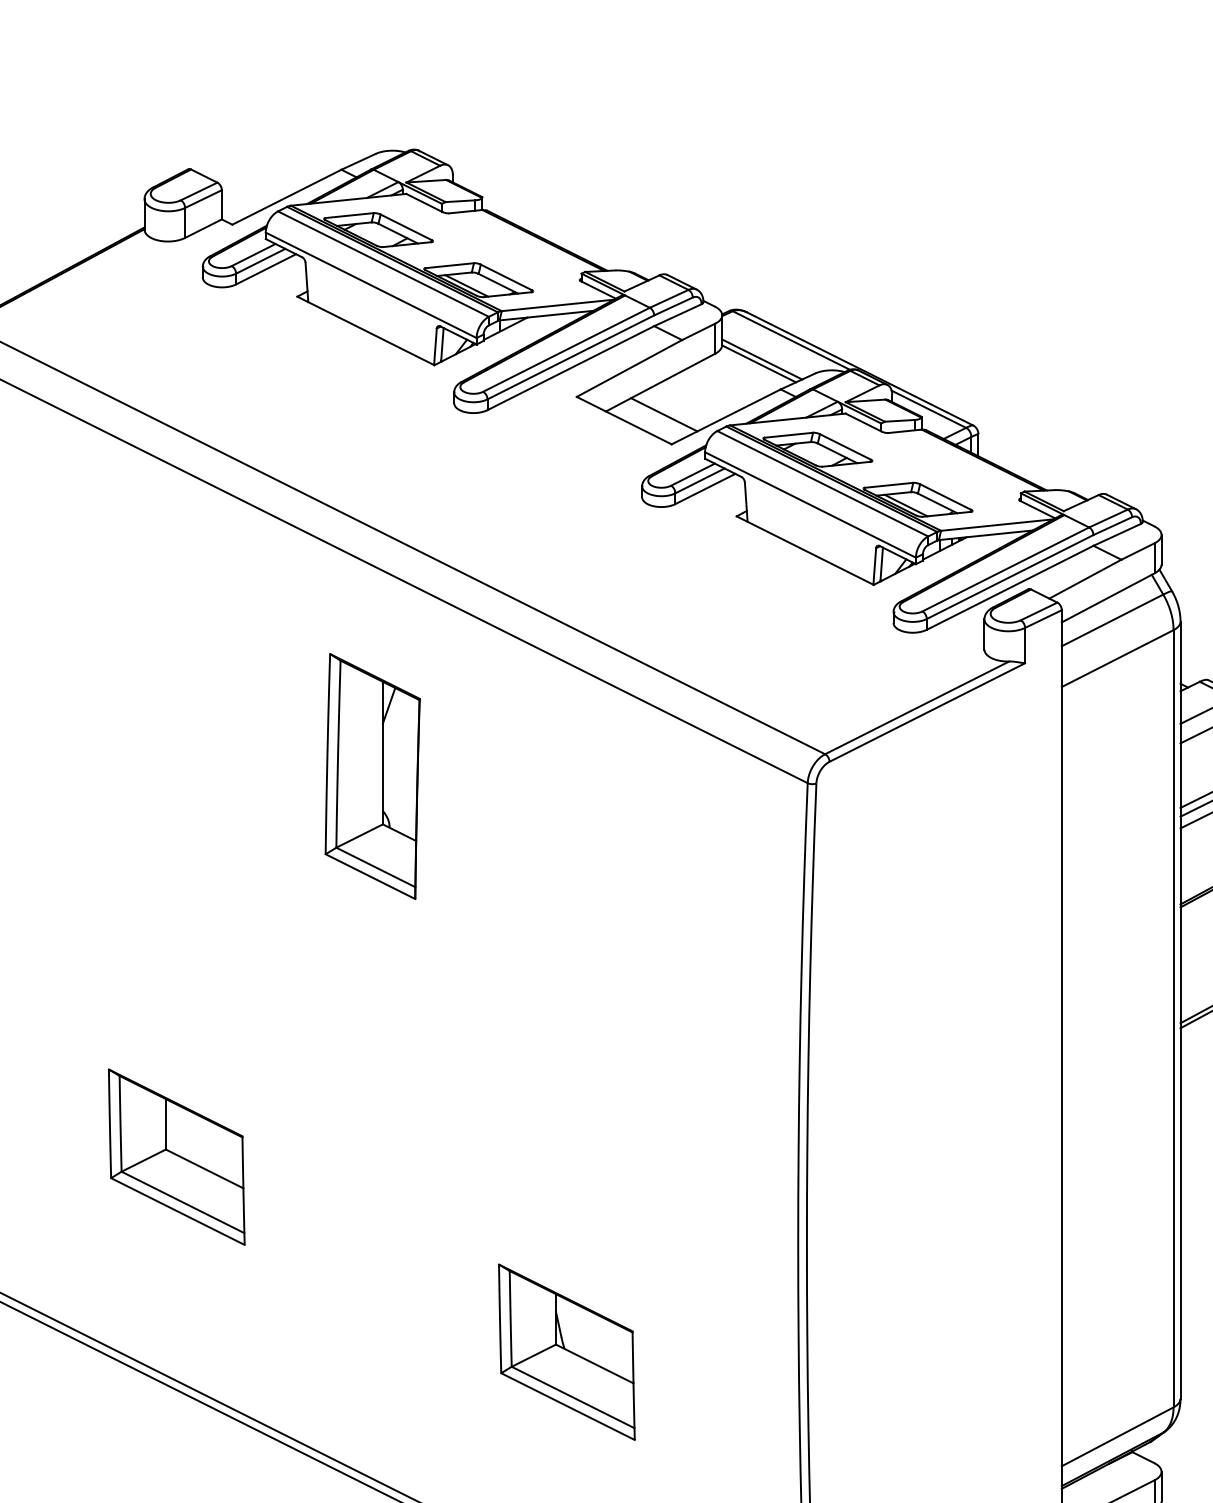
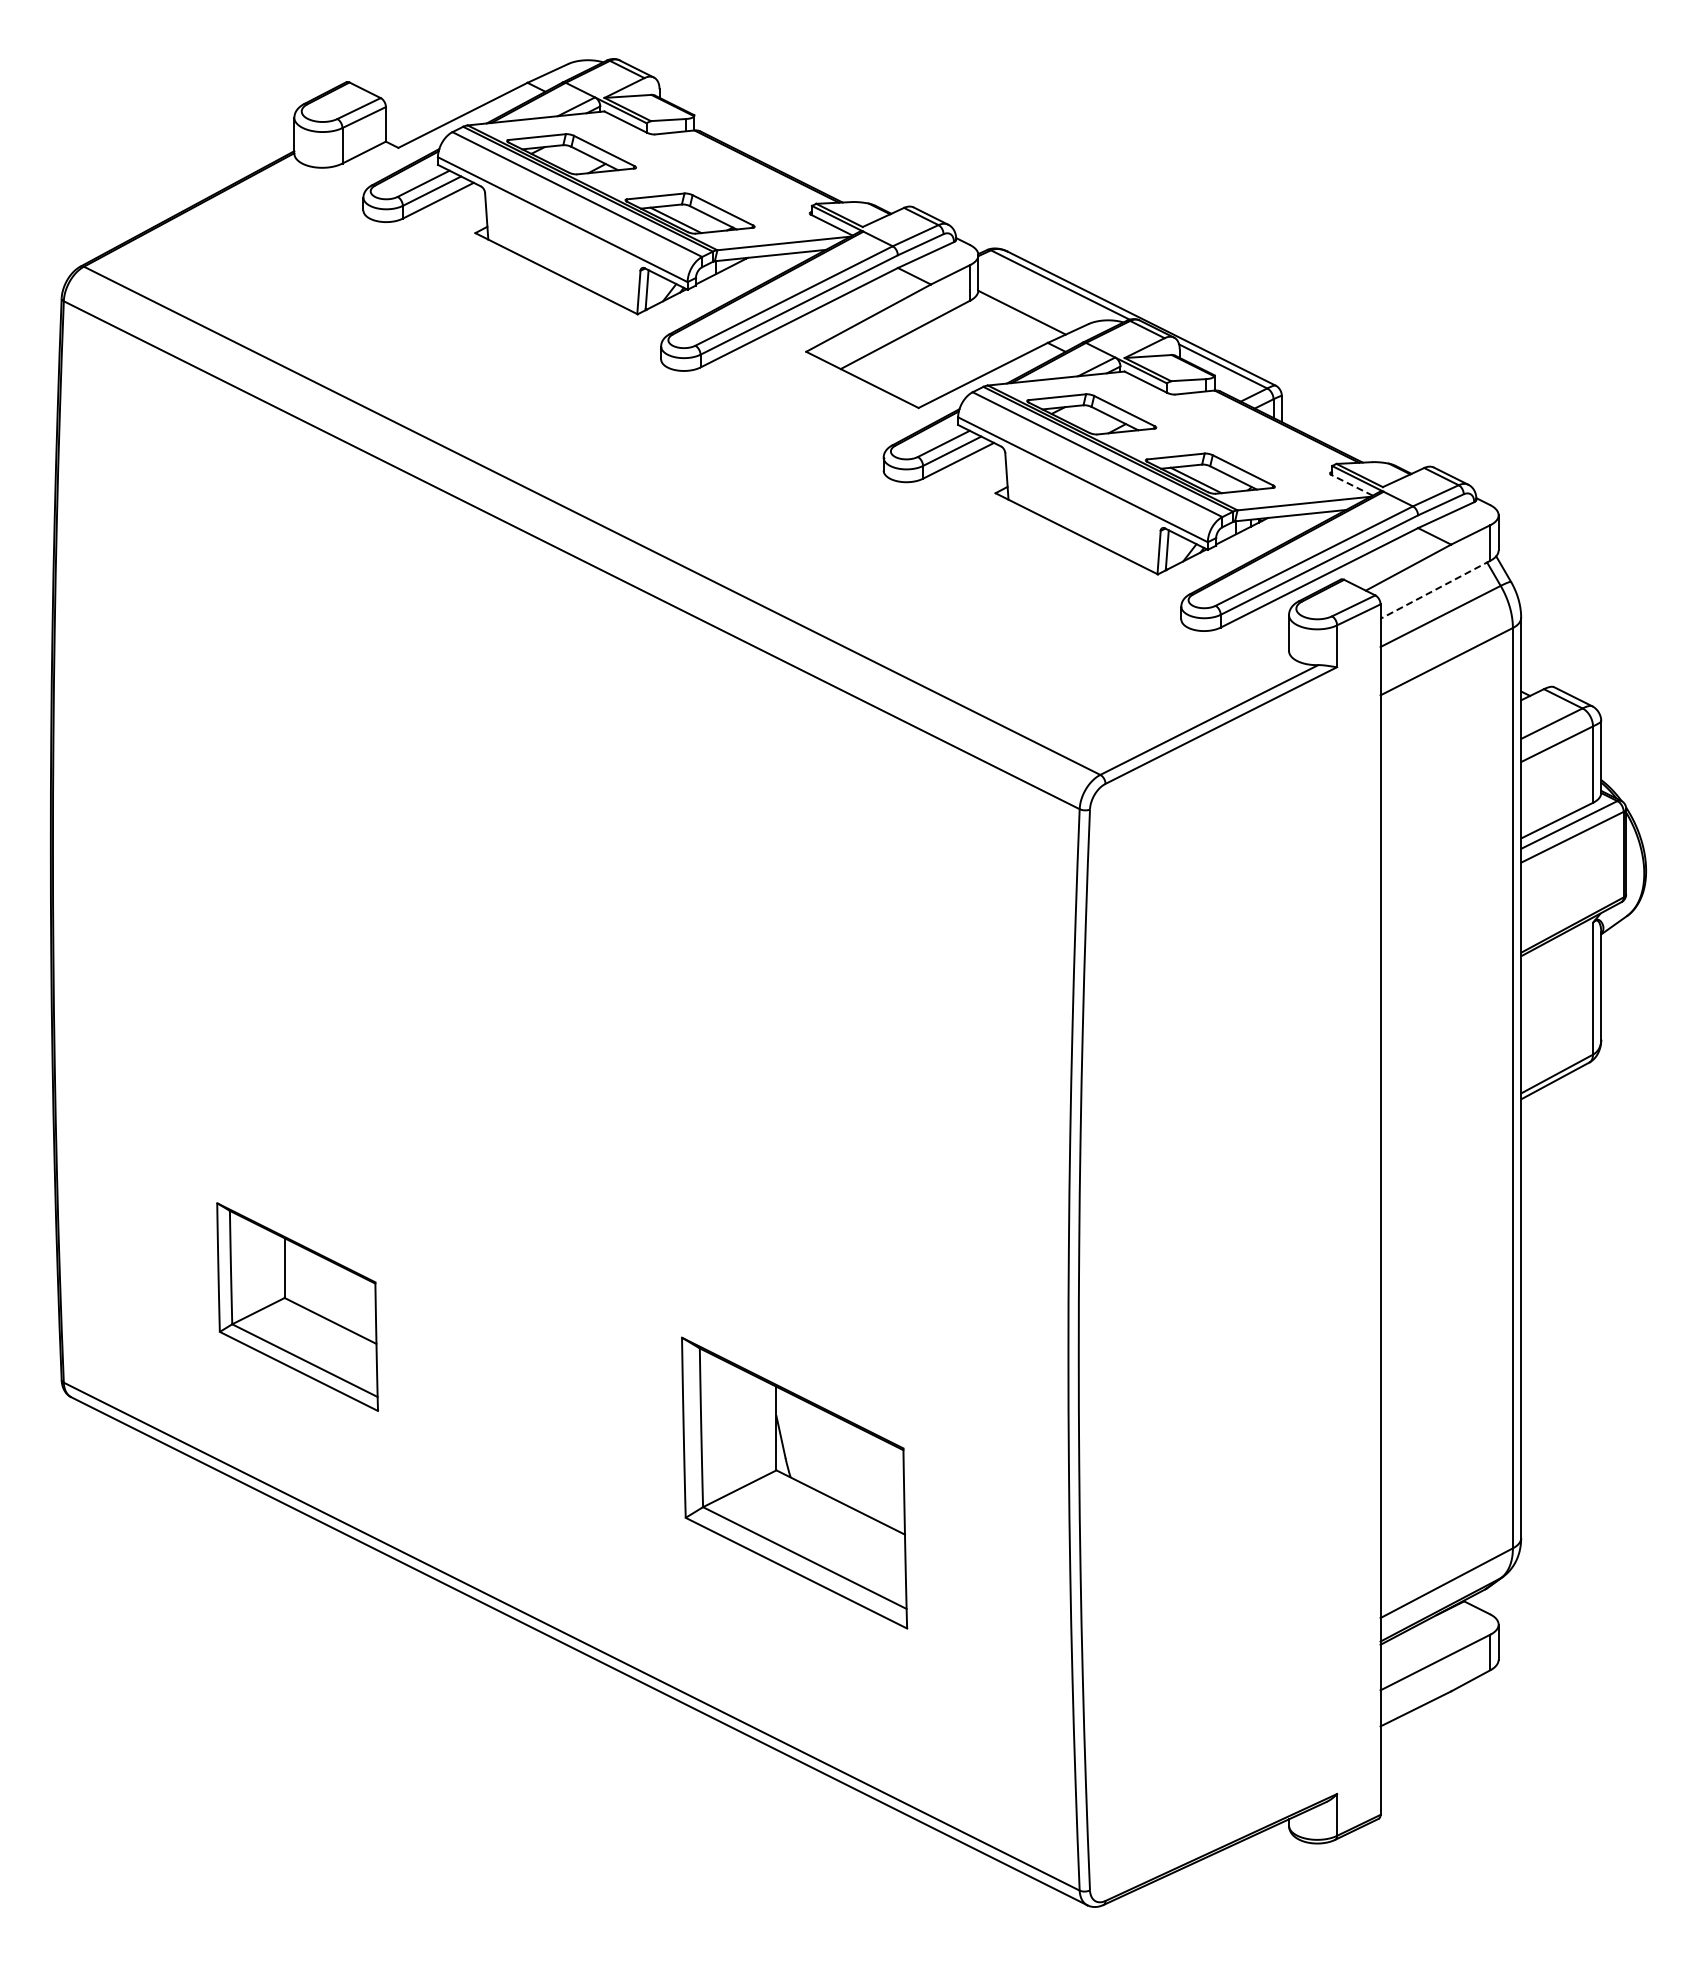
line: (761, 359) -> (1025, 307), removed
line: (663, 414) -> (909, 372), removed
line: (1038, 509) -> (1352, 485), solid -> dashed
line: (1108, 598) -> (1435, 590), solid -> dashed
part: (372, 776) -> (564, 801), removed
part: (176, 1156) -> (297, 1306), moved
part: (566, 1351) -> (794, 1482), size x1.4

